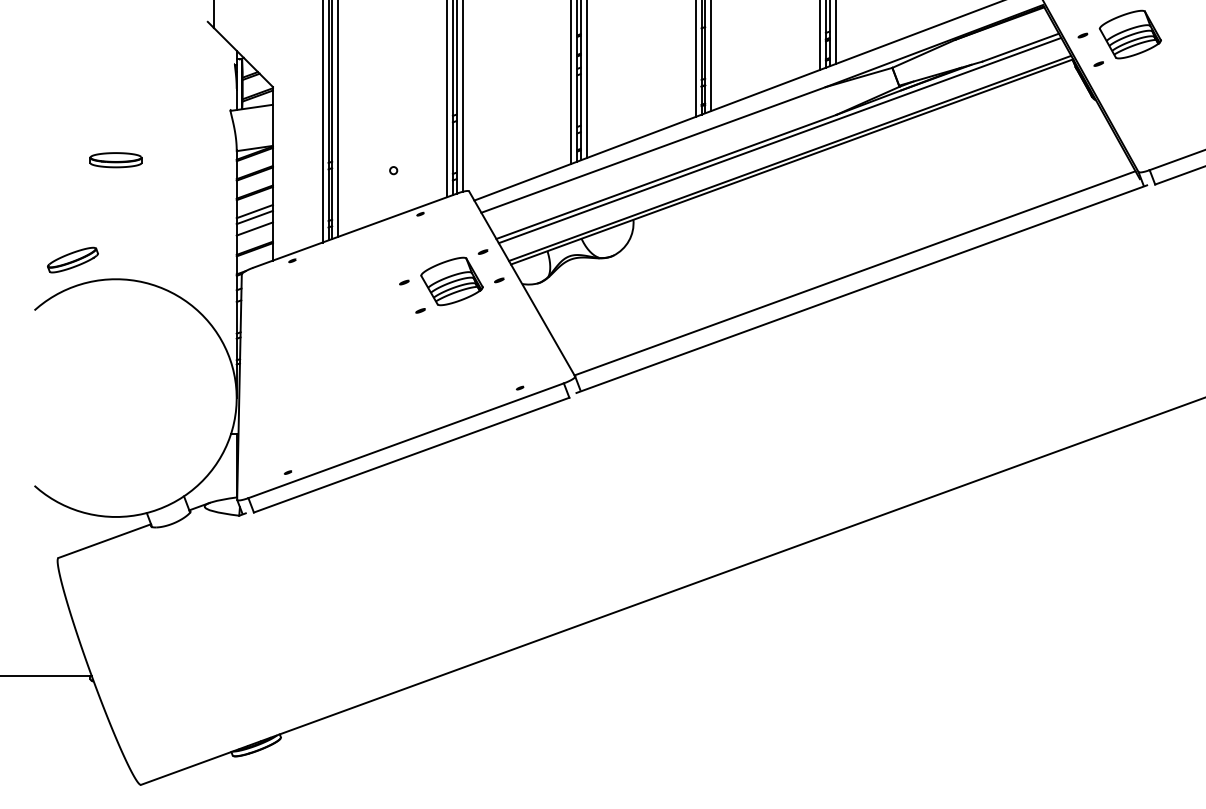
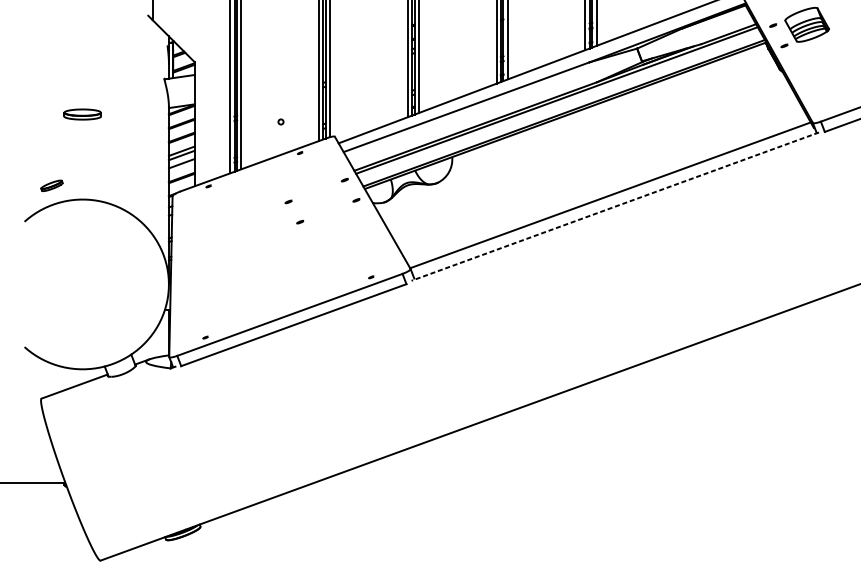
part: (72, 259) -> (51, 185), size x0.6
part: (451, 281) -> (322, 201), removed
line: (861, 289) -> (615, 206), solid -> dashed

